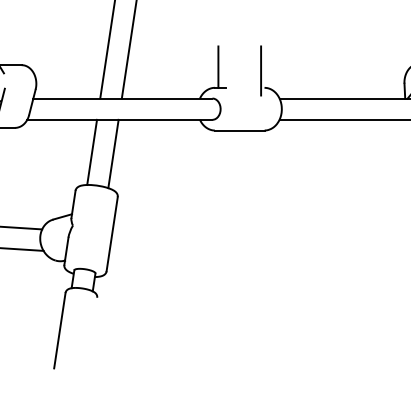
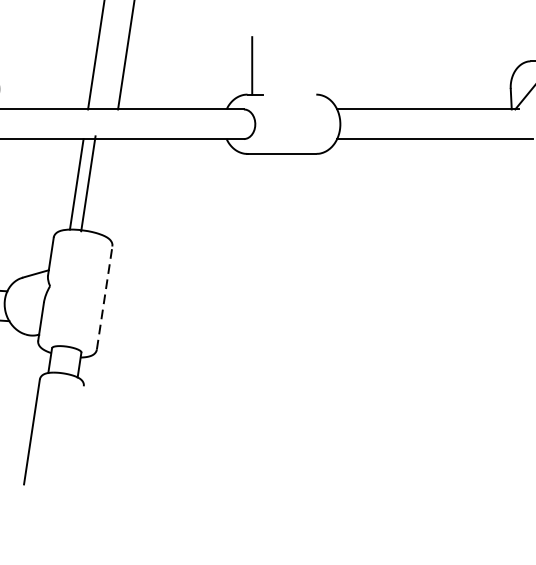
line: (261, 70) -> (312, 70), removed
line: (113, 153) -> (88, 183), moved
line: (112, 233) -> (105, 297), solid -> dashed

